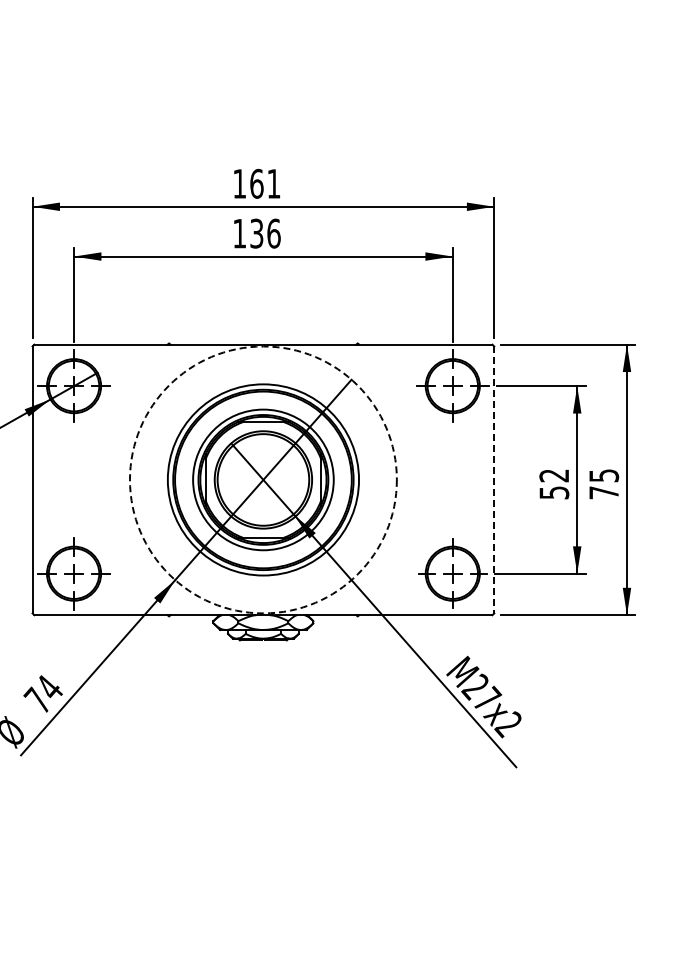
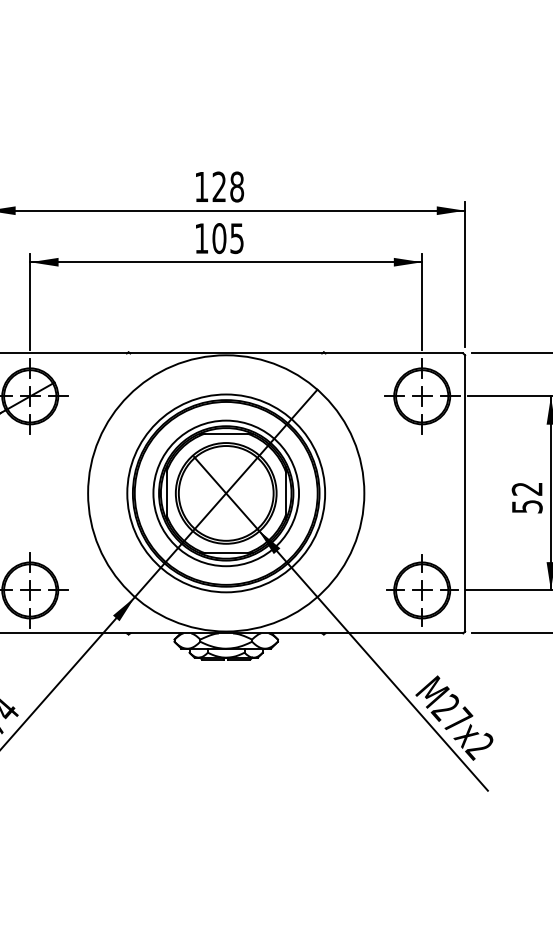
text: (265, 183) -> (228, 186), 161 -> 128
text: (265, 233) -> (228, 238), 136 -> 105
circle: (262, 479) -> (225, 492), dashed -> solid
line: (494, 480) -> (465, 493), dashed -> solid

